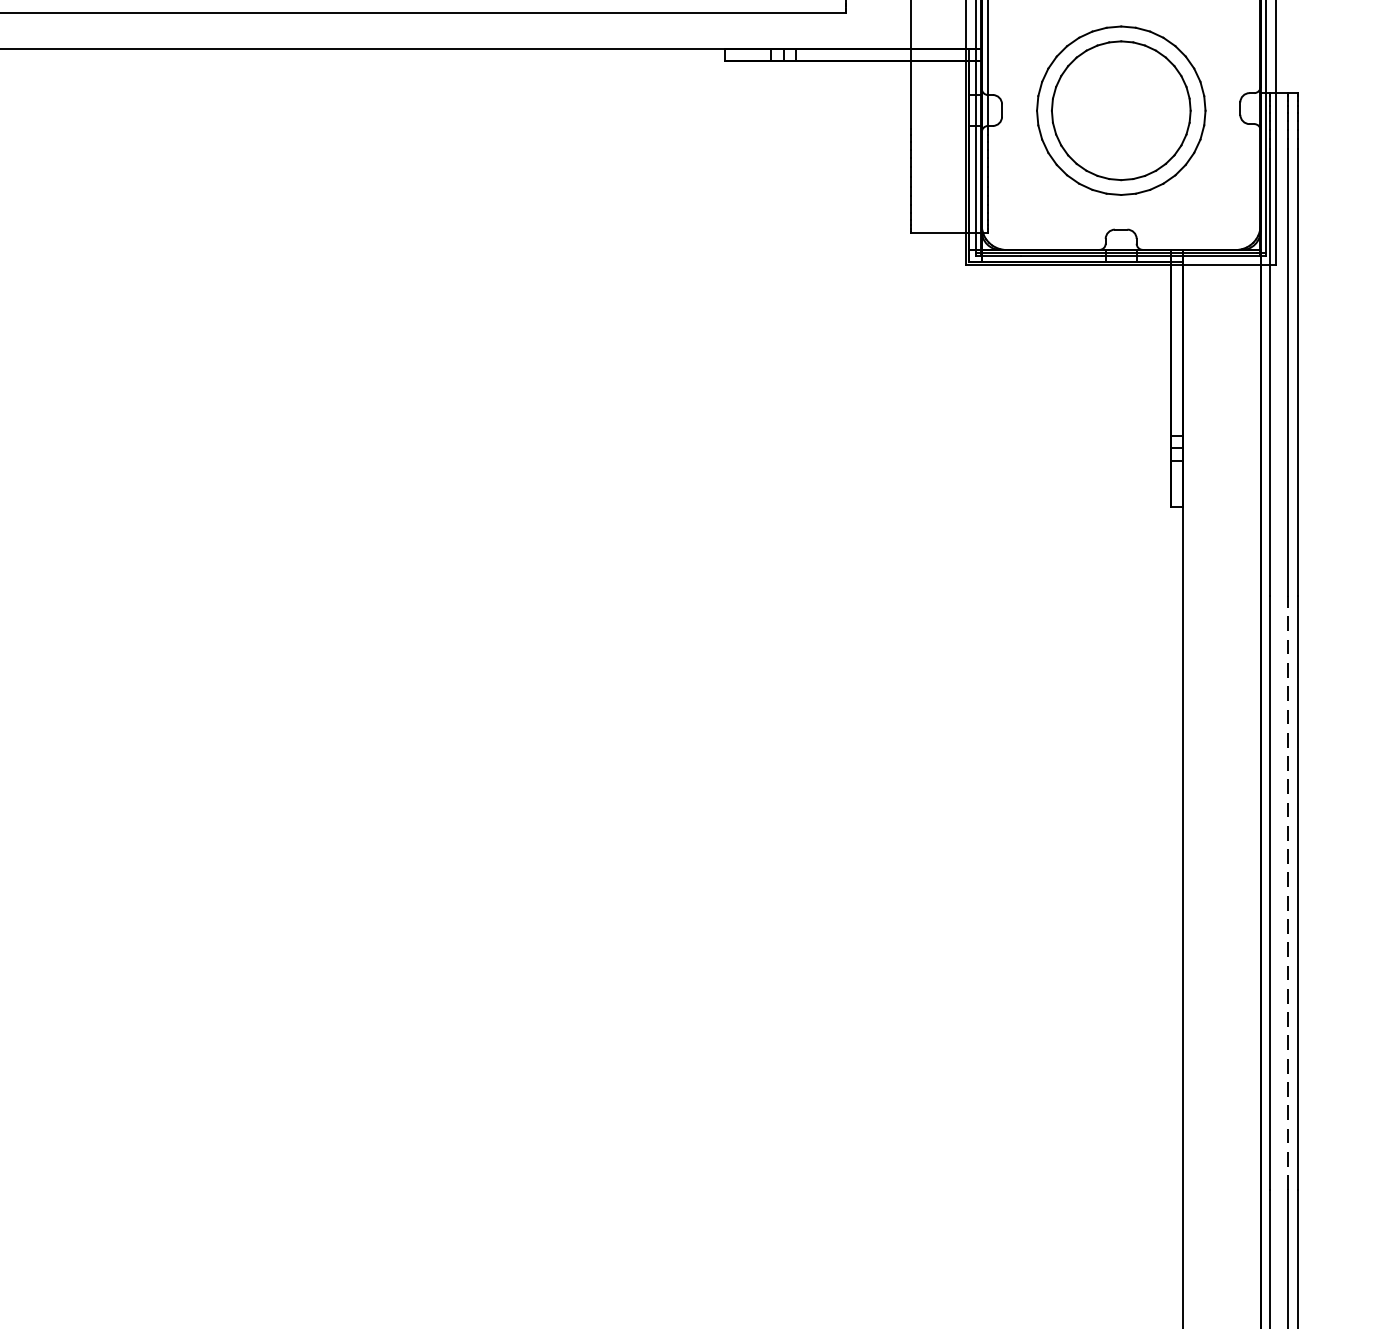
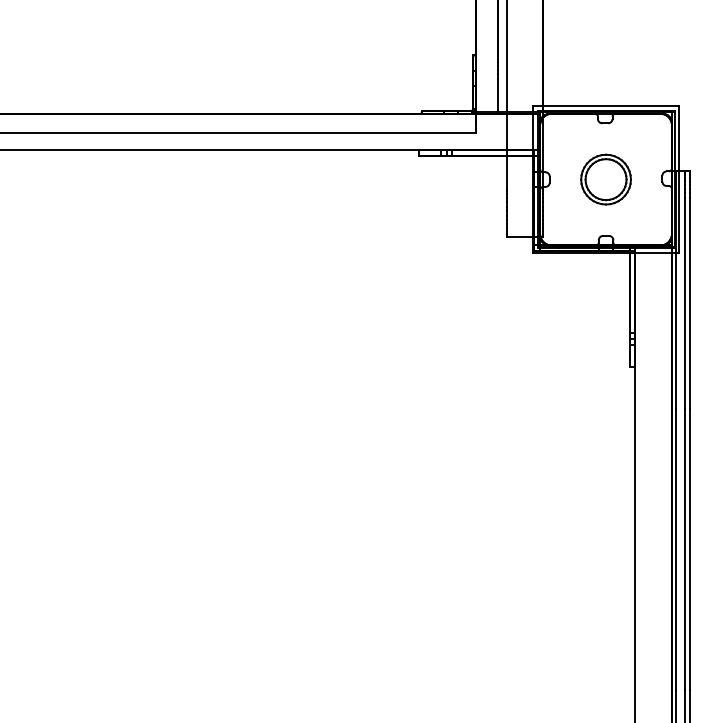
part: (1119, 110) -> (605, 179), size x0.62
line: (1289, 891) -> (685, 548), dashed -> solid

